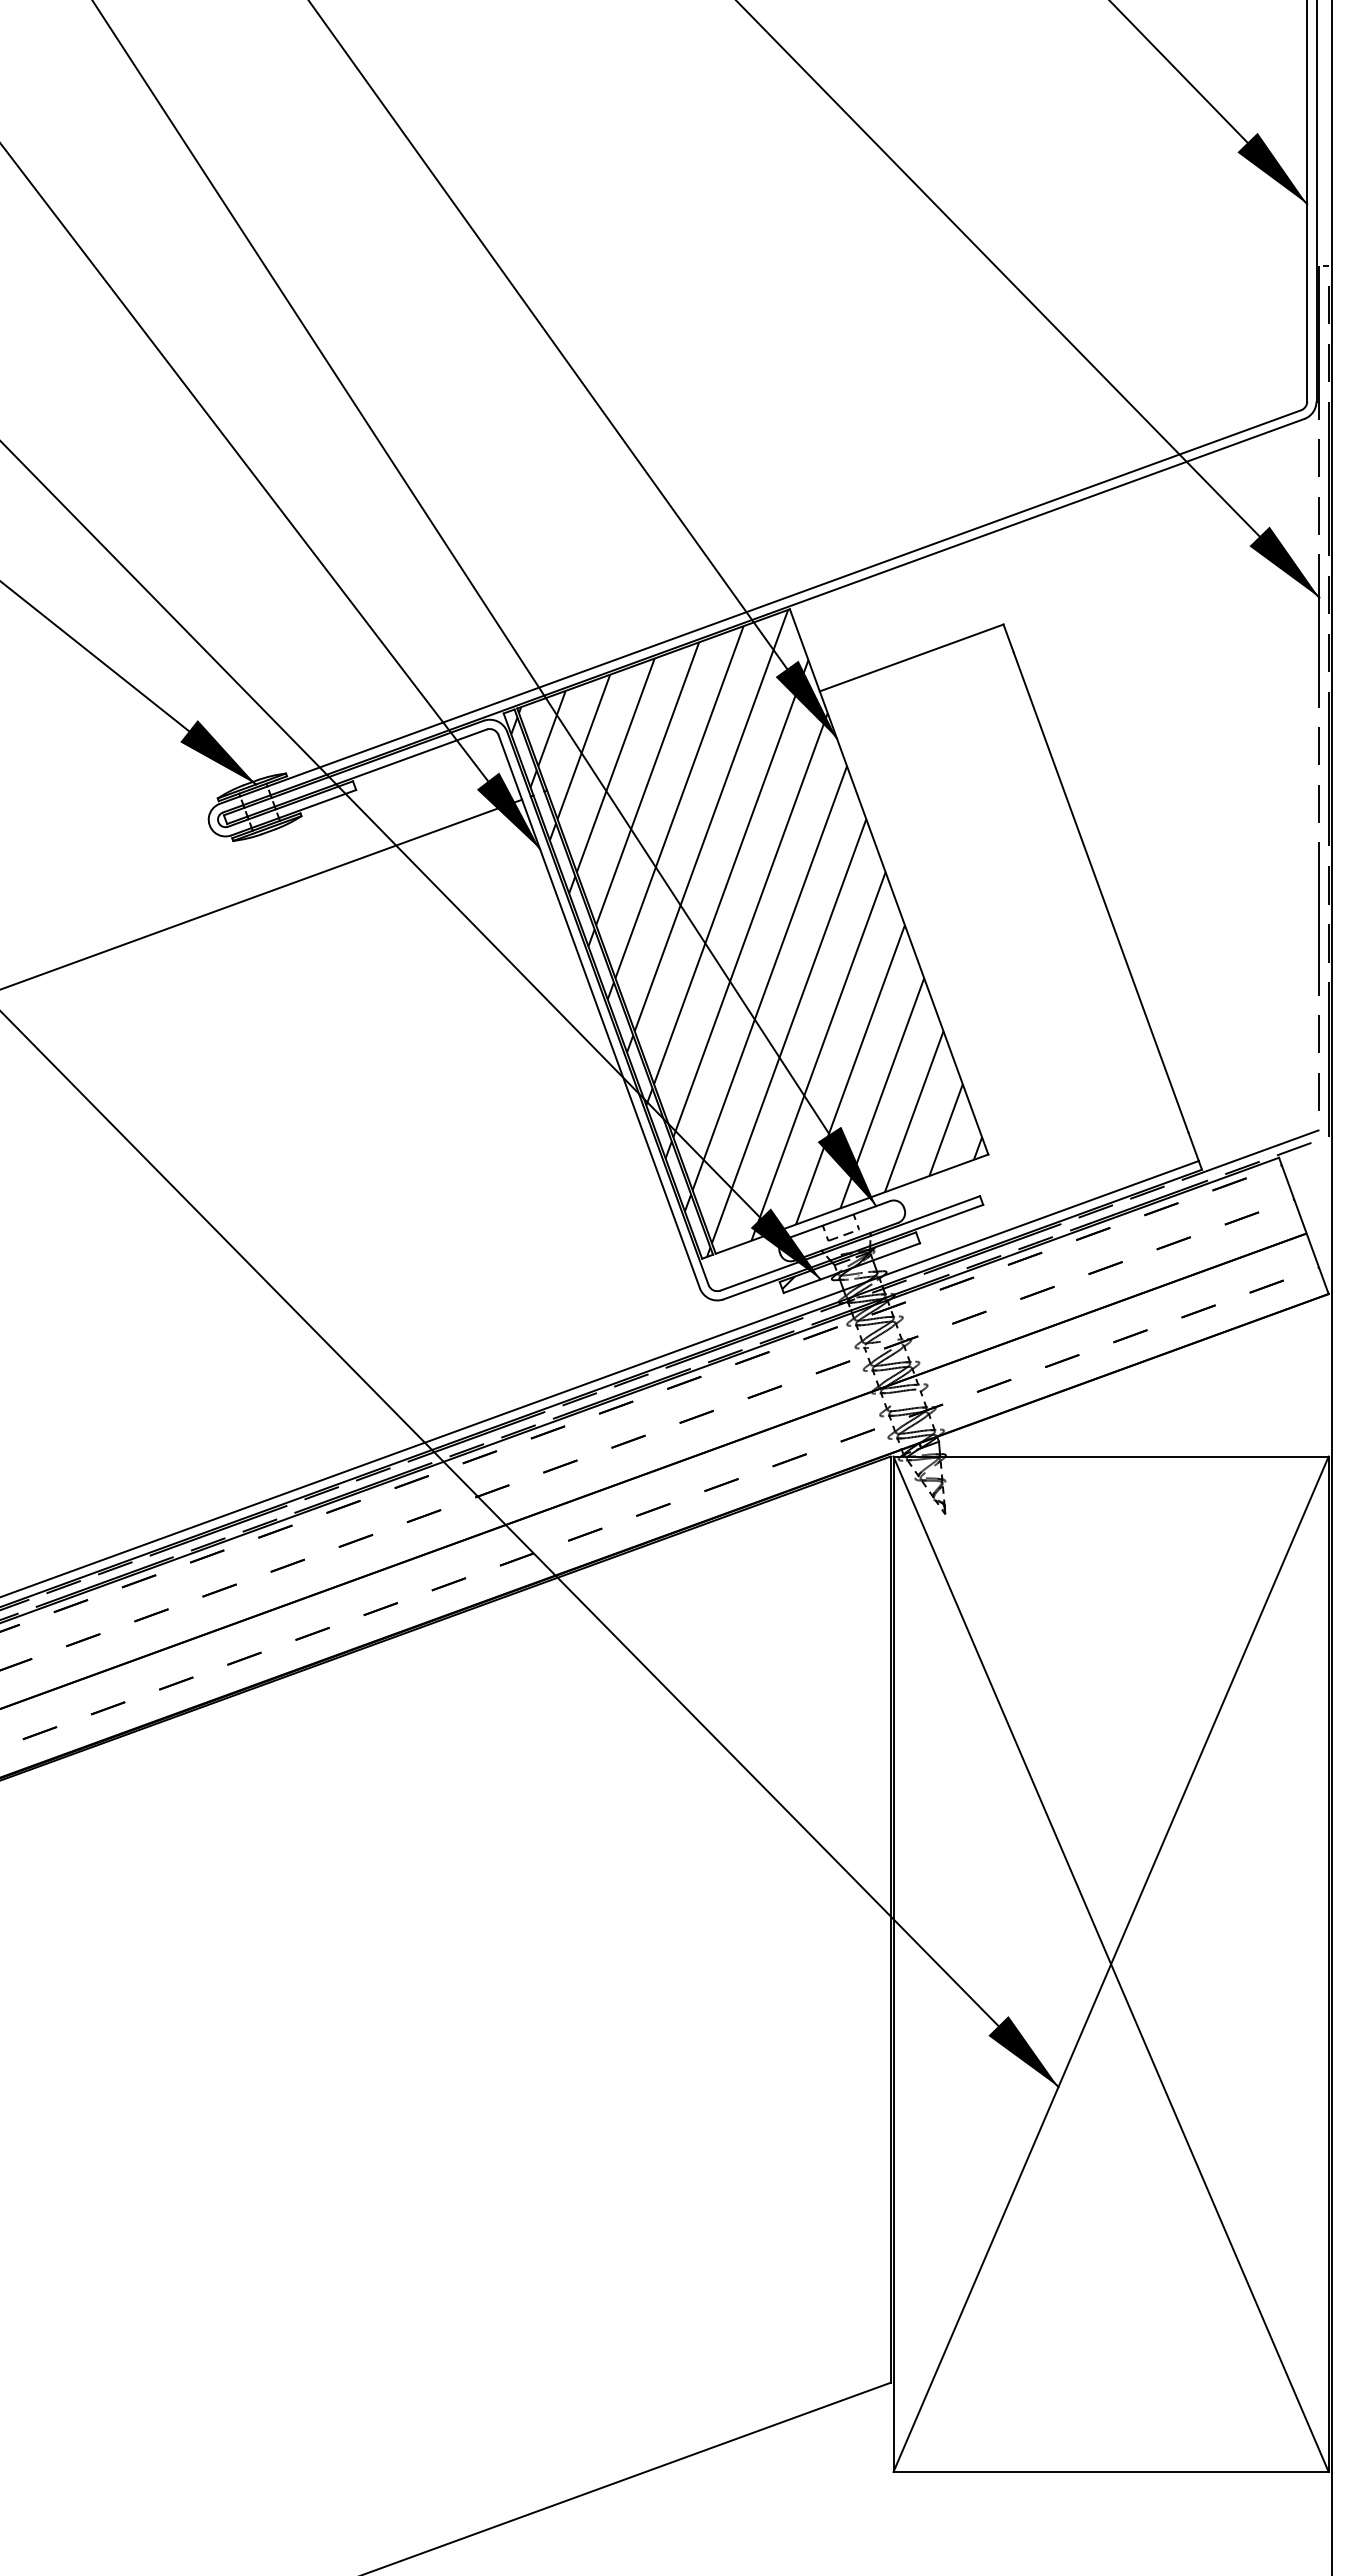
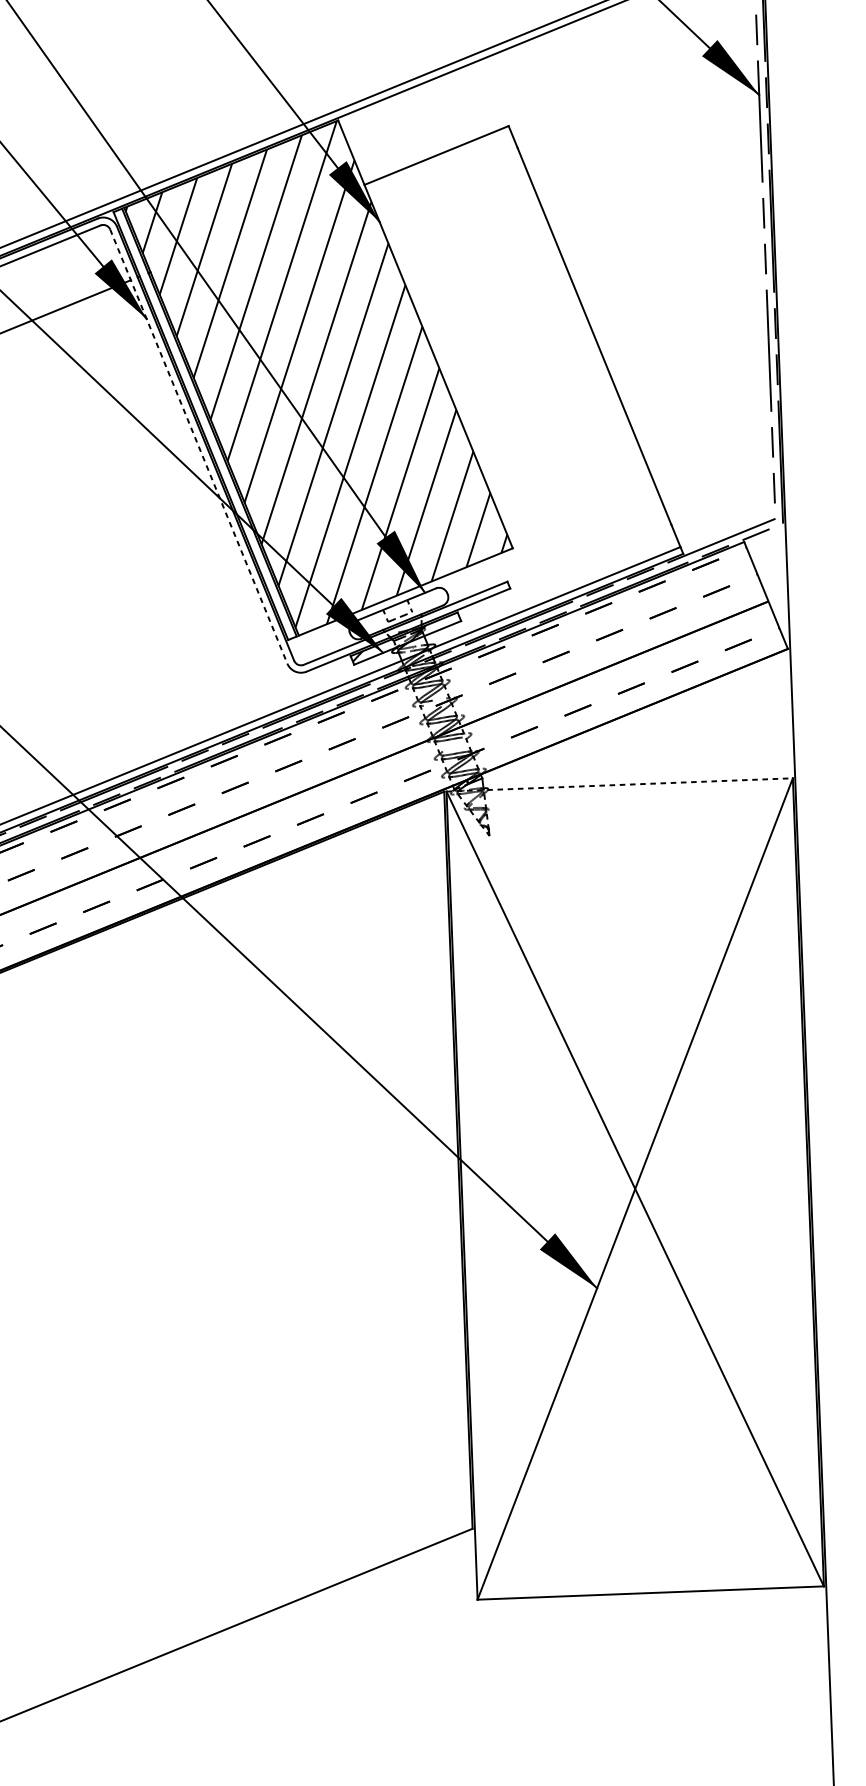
hatch: (610, 986) -> (206, 426), removed
line: (599, 1012) -> (199, 447), solid -> dashed
line: (1111, 1456) -> (620, 784), solid -> dashed

